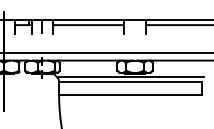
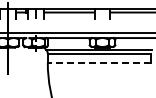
line: (129, 94) -> (98, 62), solid -> dashed

